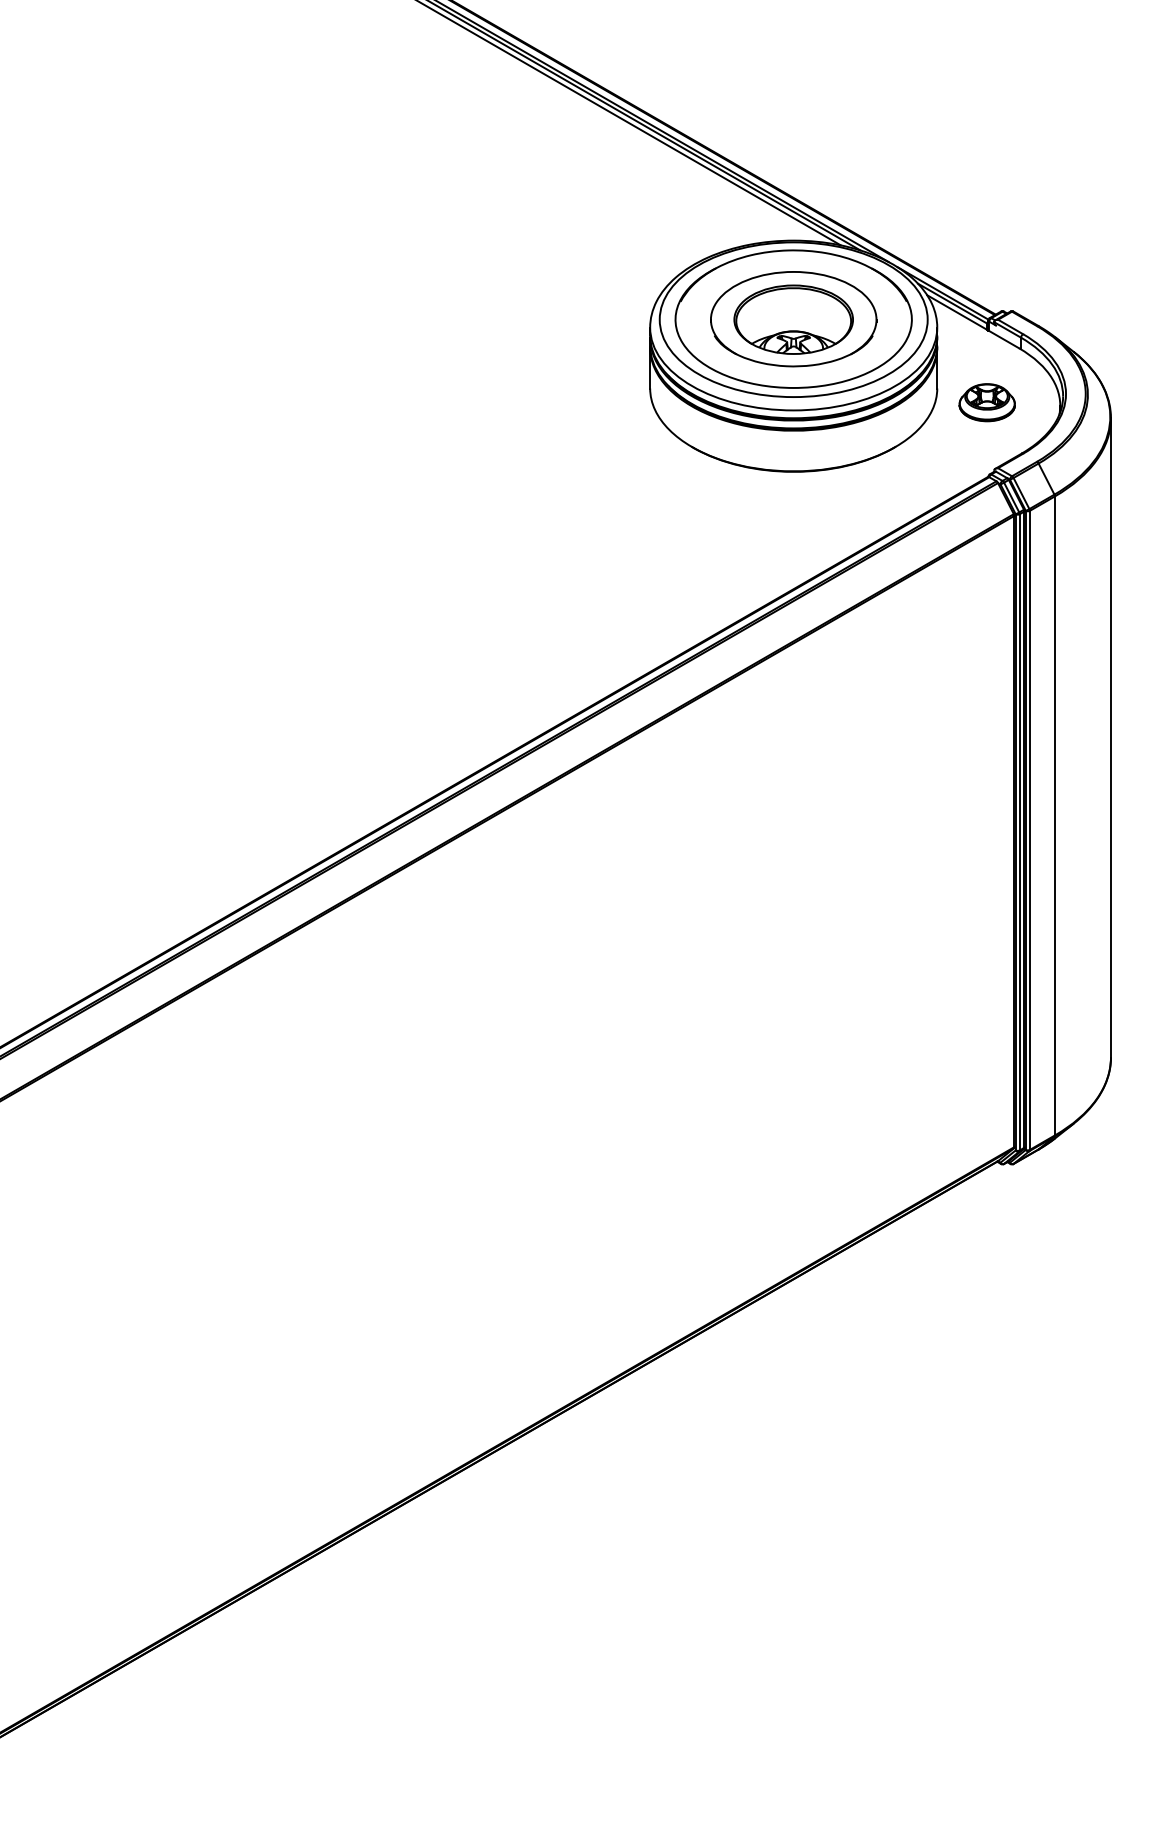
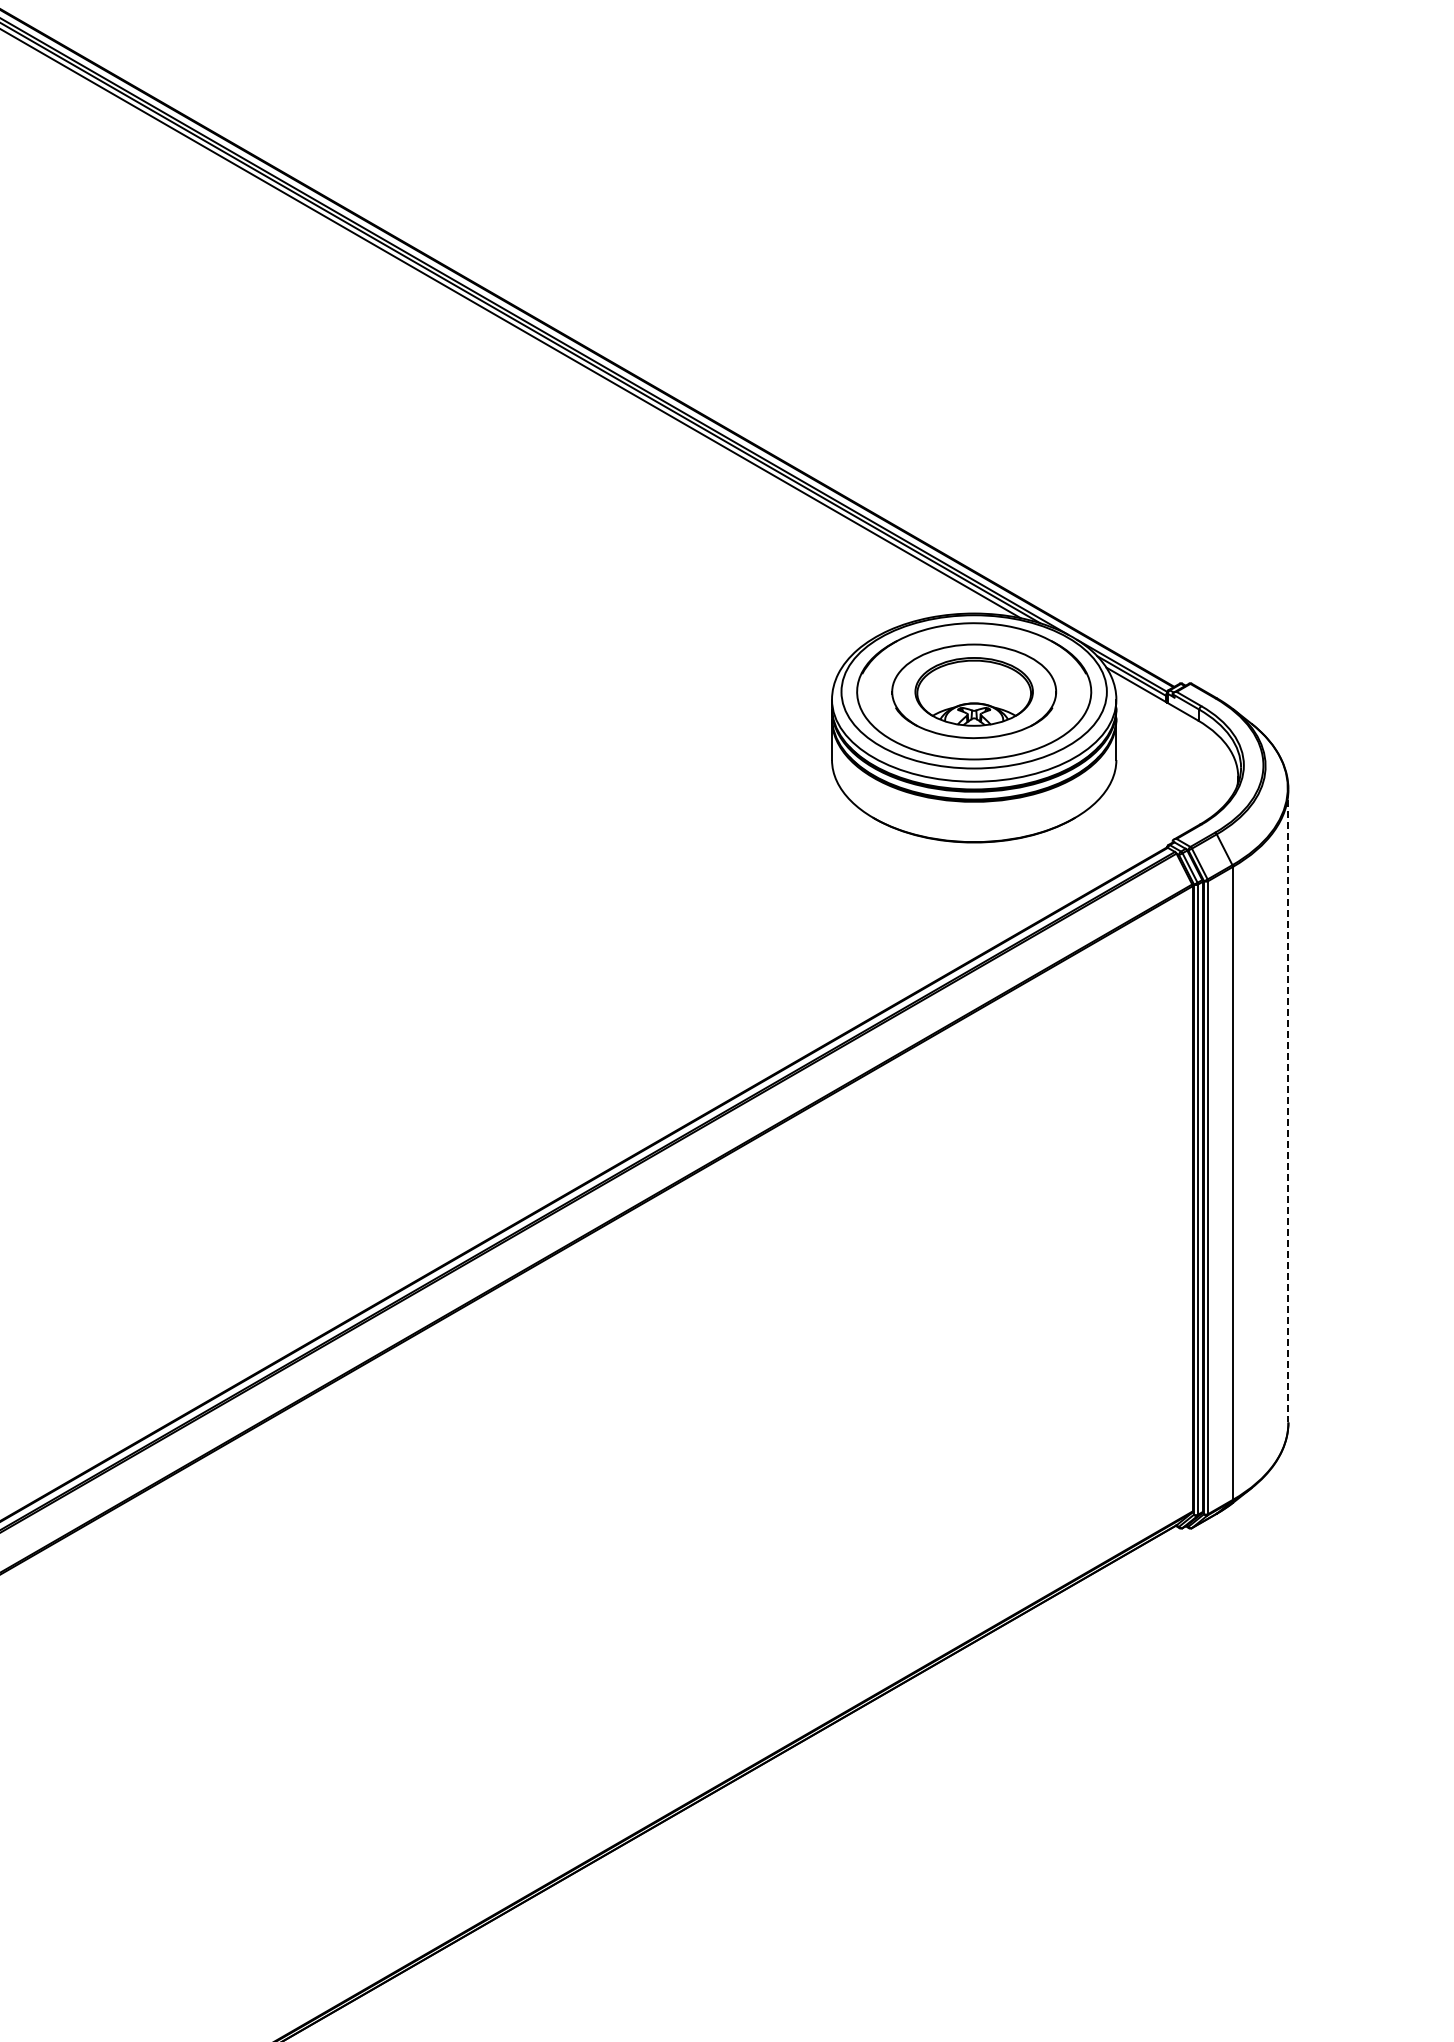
part: (986, 402) -> (1165, 773), removed
line: (1111, 738) -> (1288, 1106), solid -> dashed

